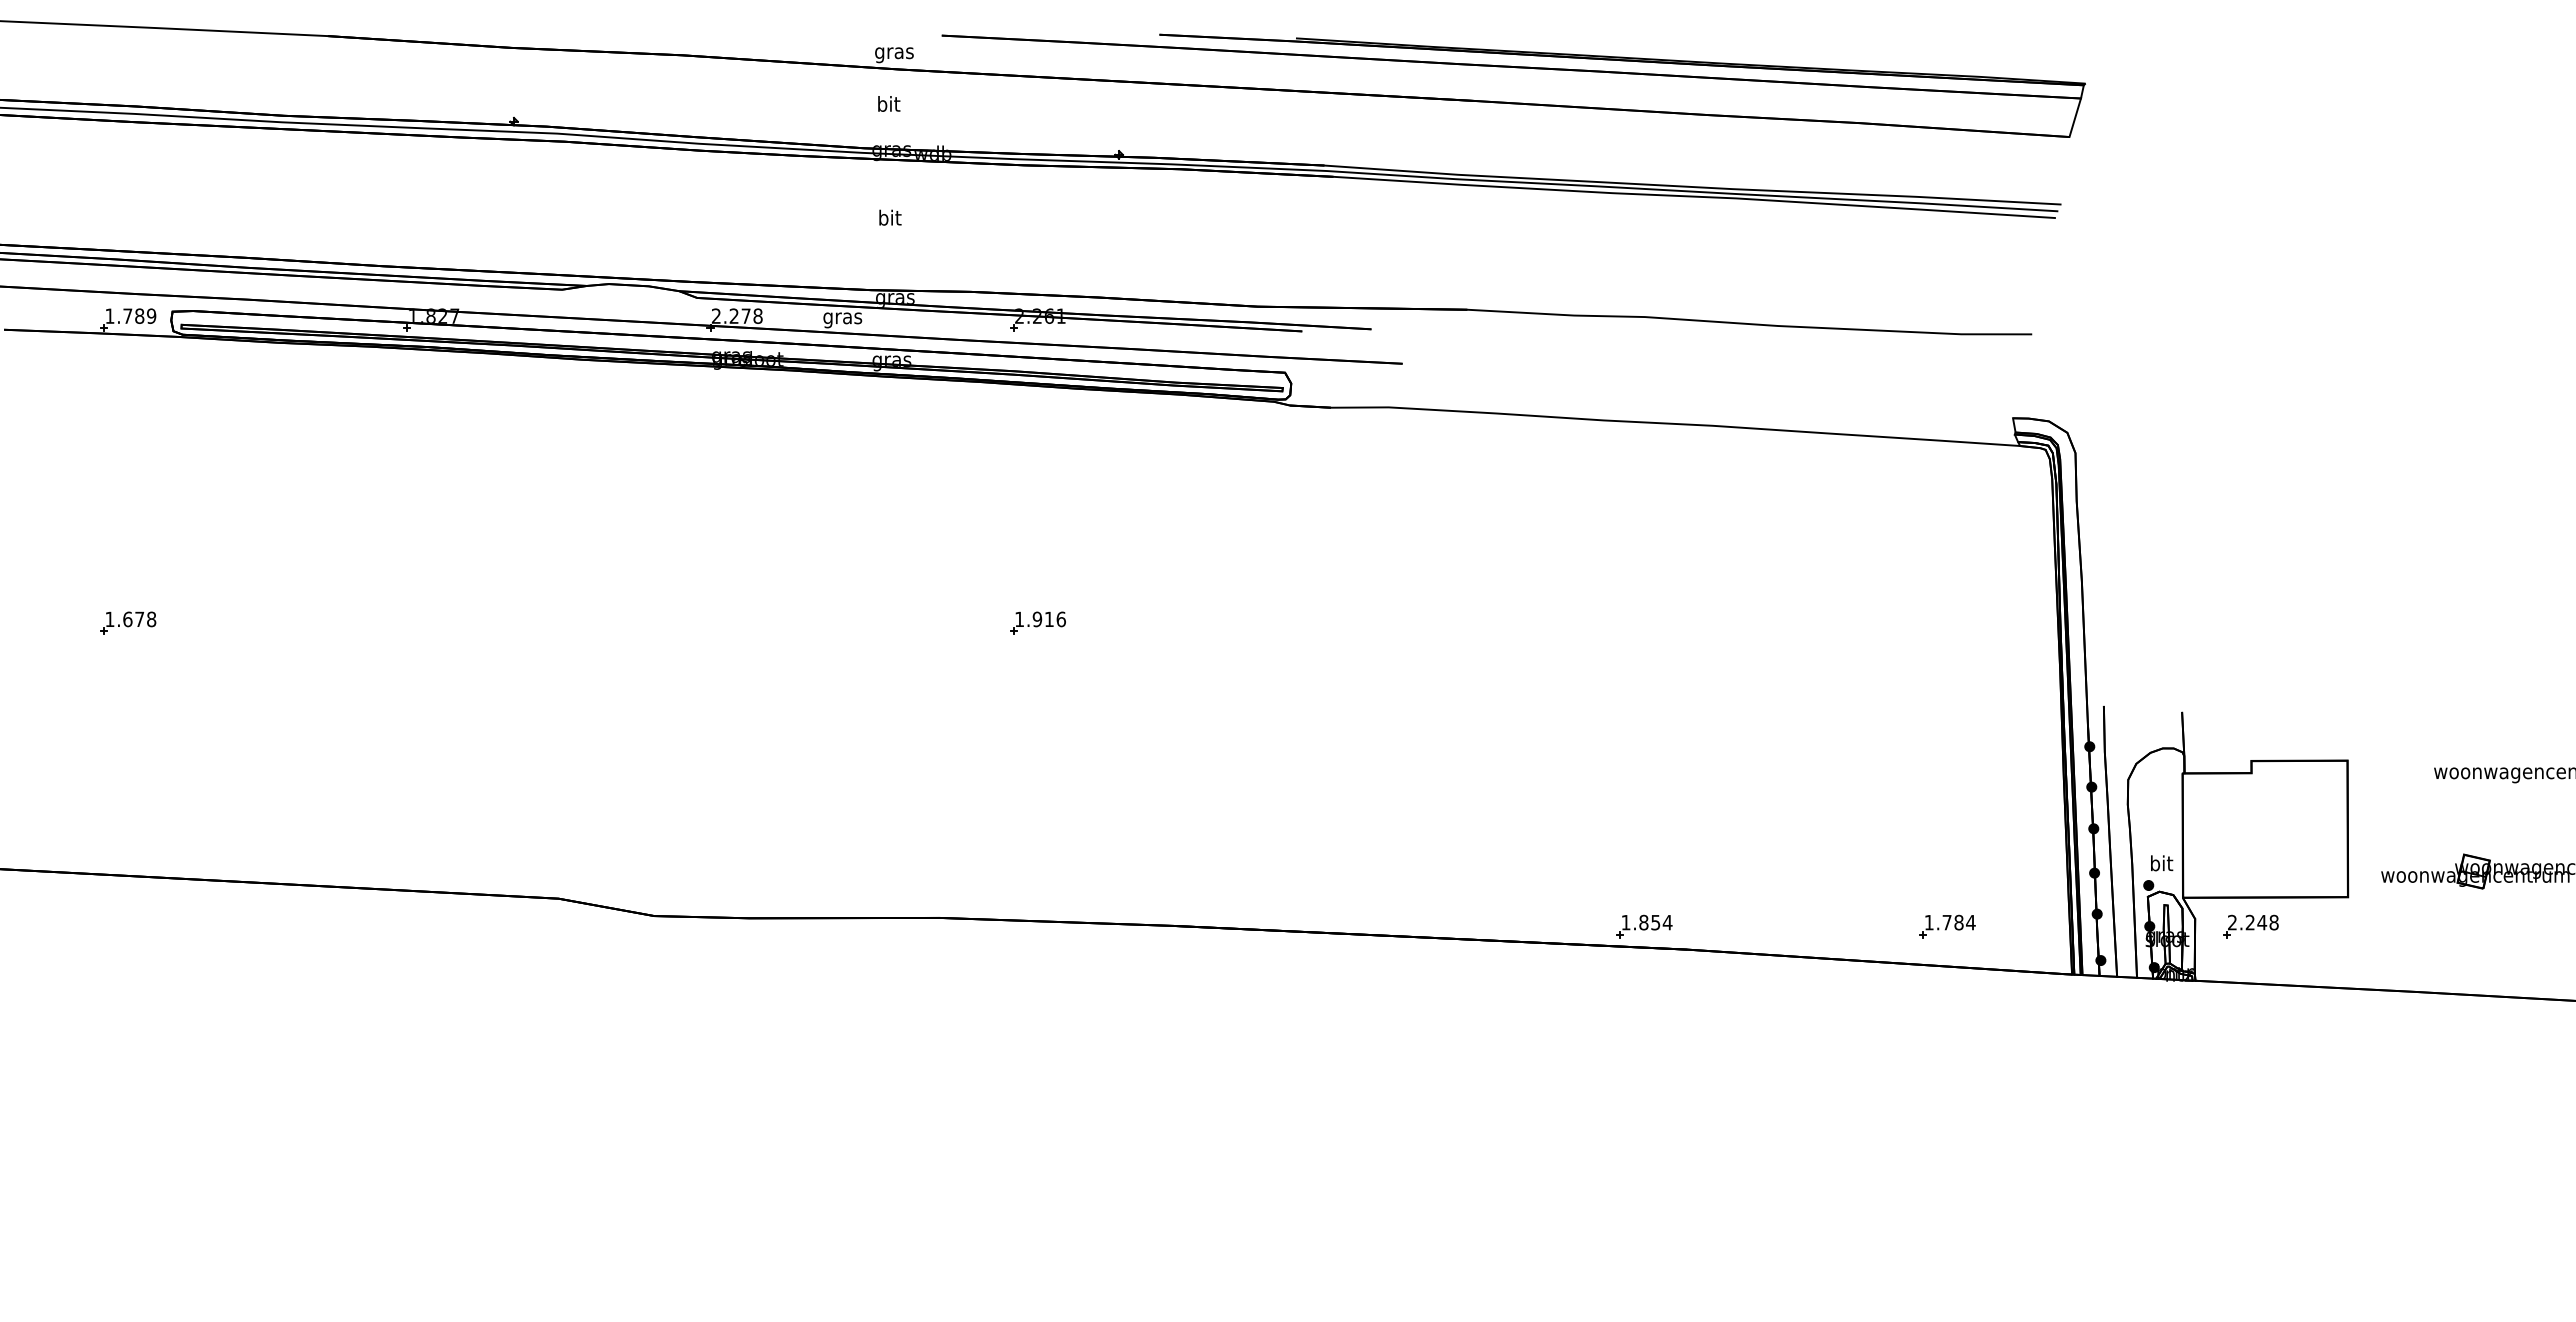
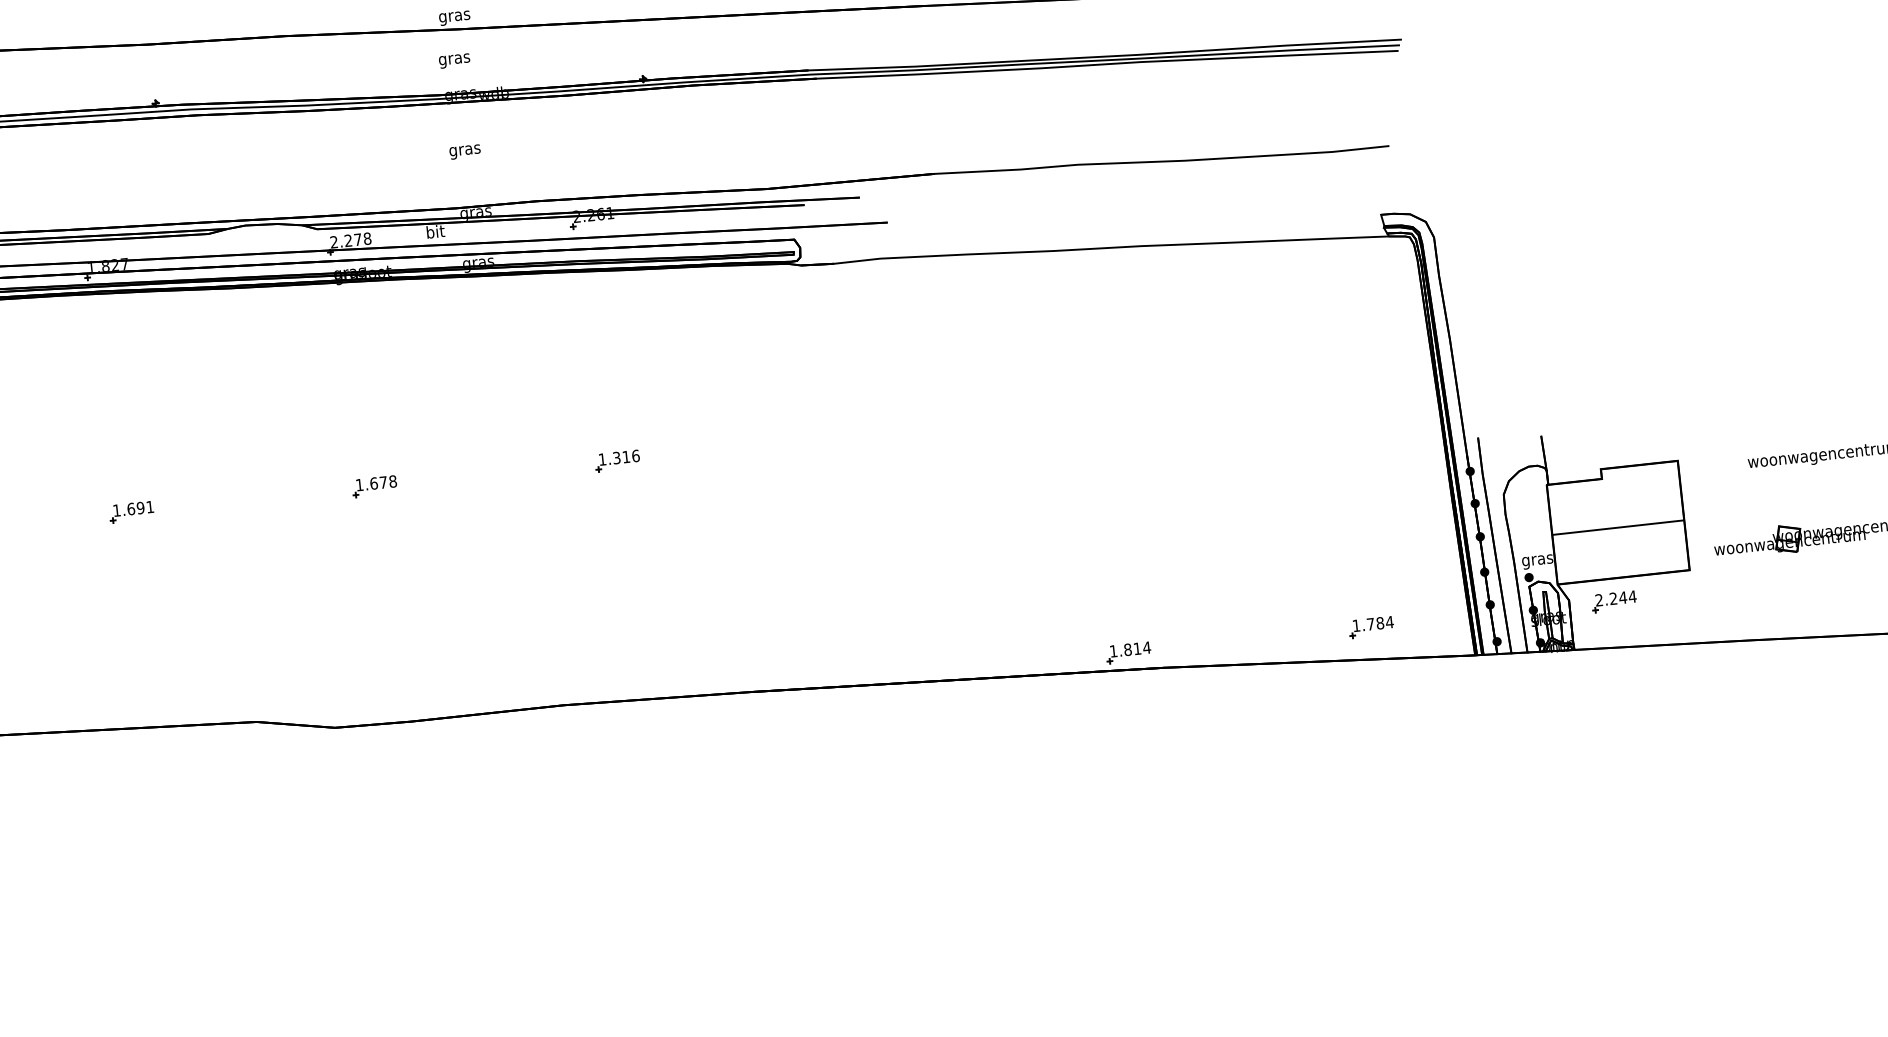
text: (888, 105) -> (454, 59), bit -> gras
text: (889, 219) -> (464, 150), bit -> gras
text: (842, 318) -> (435, 233), gras -> bit
text: (1037, 618) -> (616, 457), 1.916 -> 1.316
part: (431, 622) -> (131, 511), added
part: (734, 622) -> (374, 485), added
line: (2264, 834) -> (1617, 526), added
text: (2161, 865) -> (1537, 560), bit -> gras
text: (1655, 922) -> (1137, 648), 1.854 -> 1.814
text: (2273, 922) -> (1632, 596), 2.248 -> 2.244

